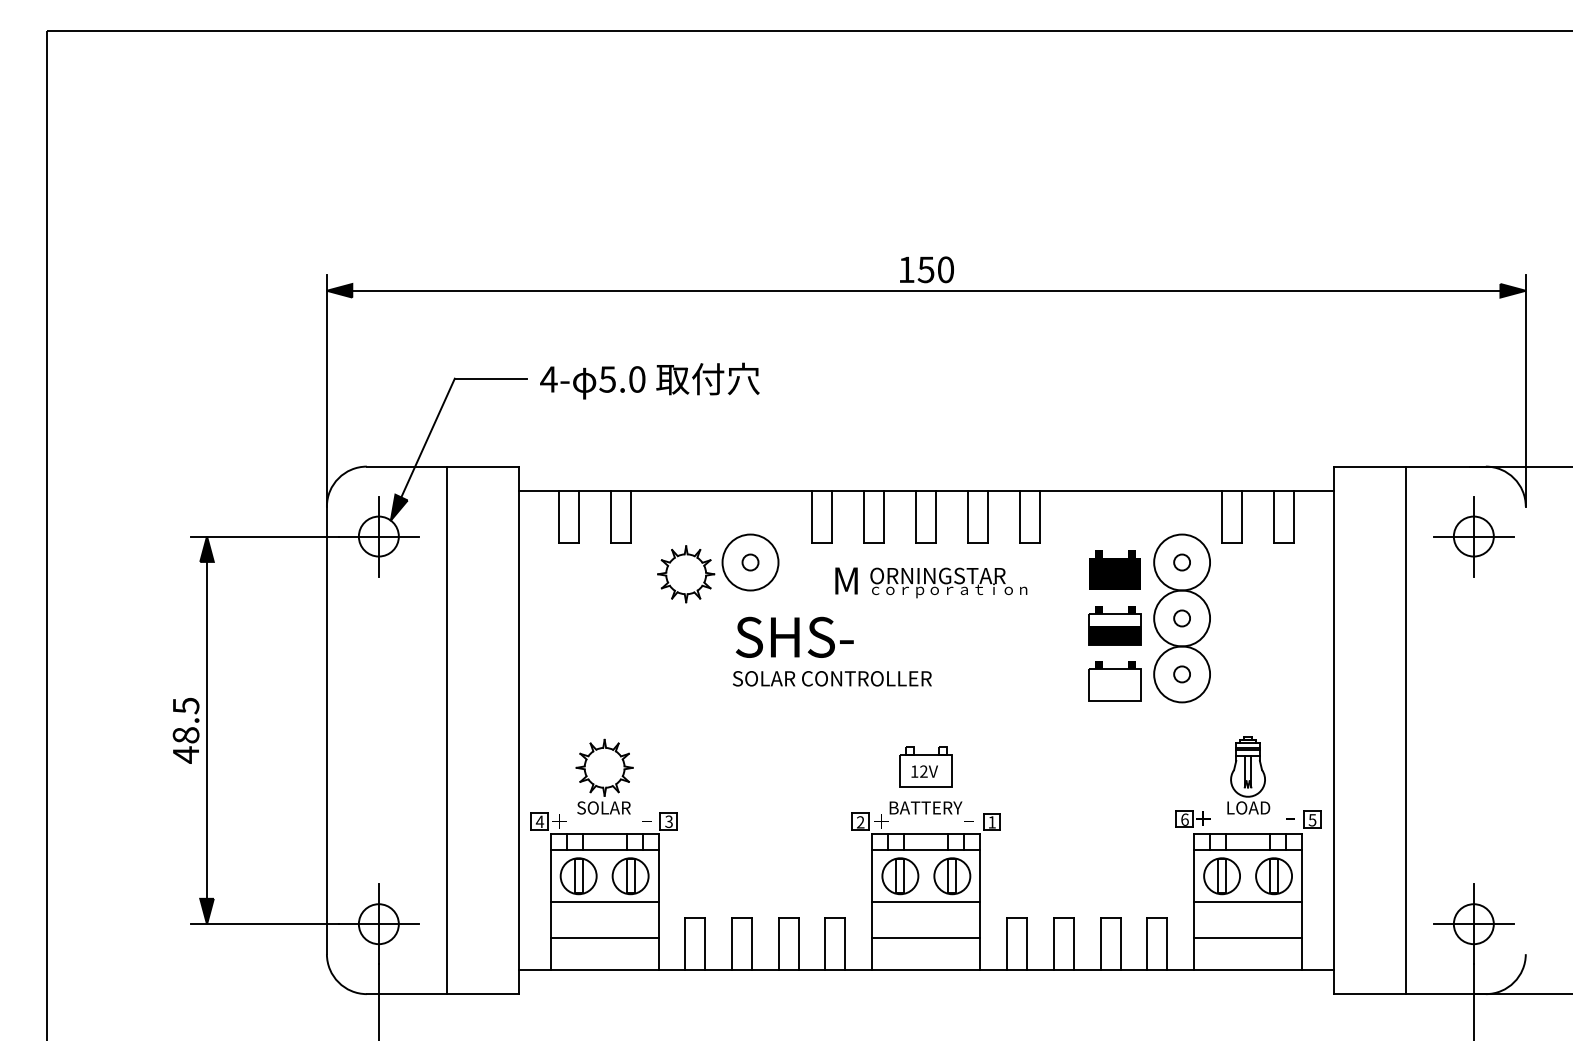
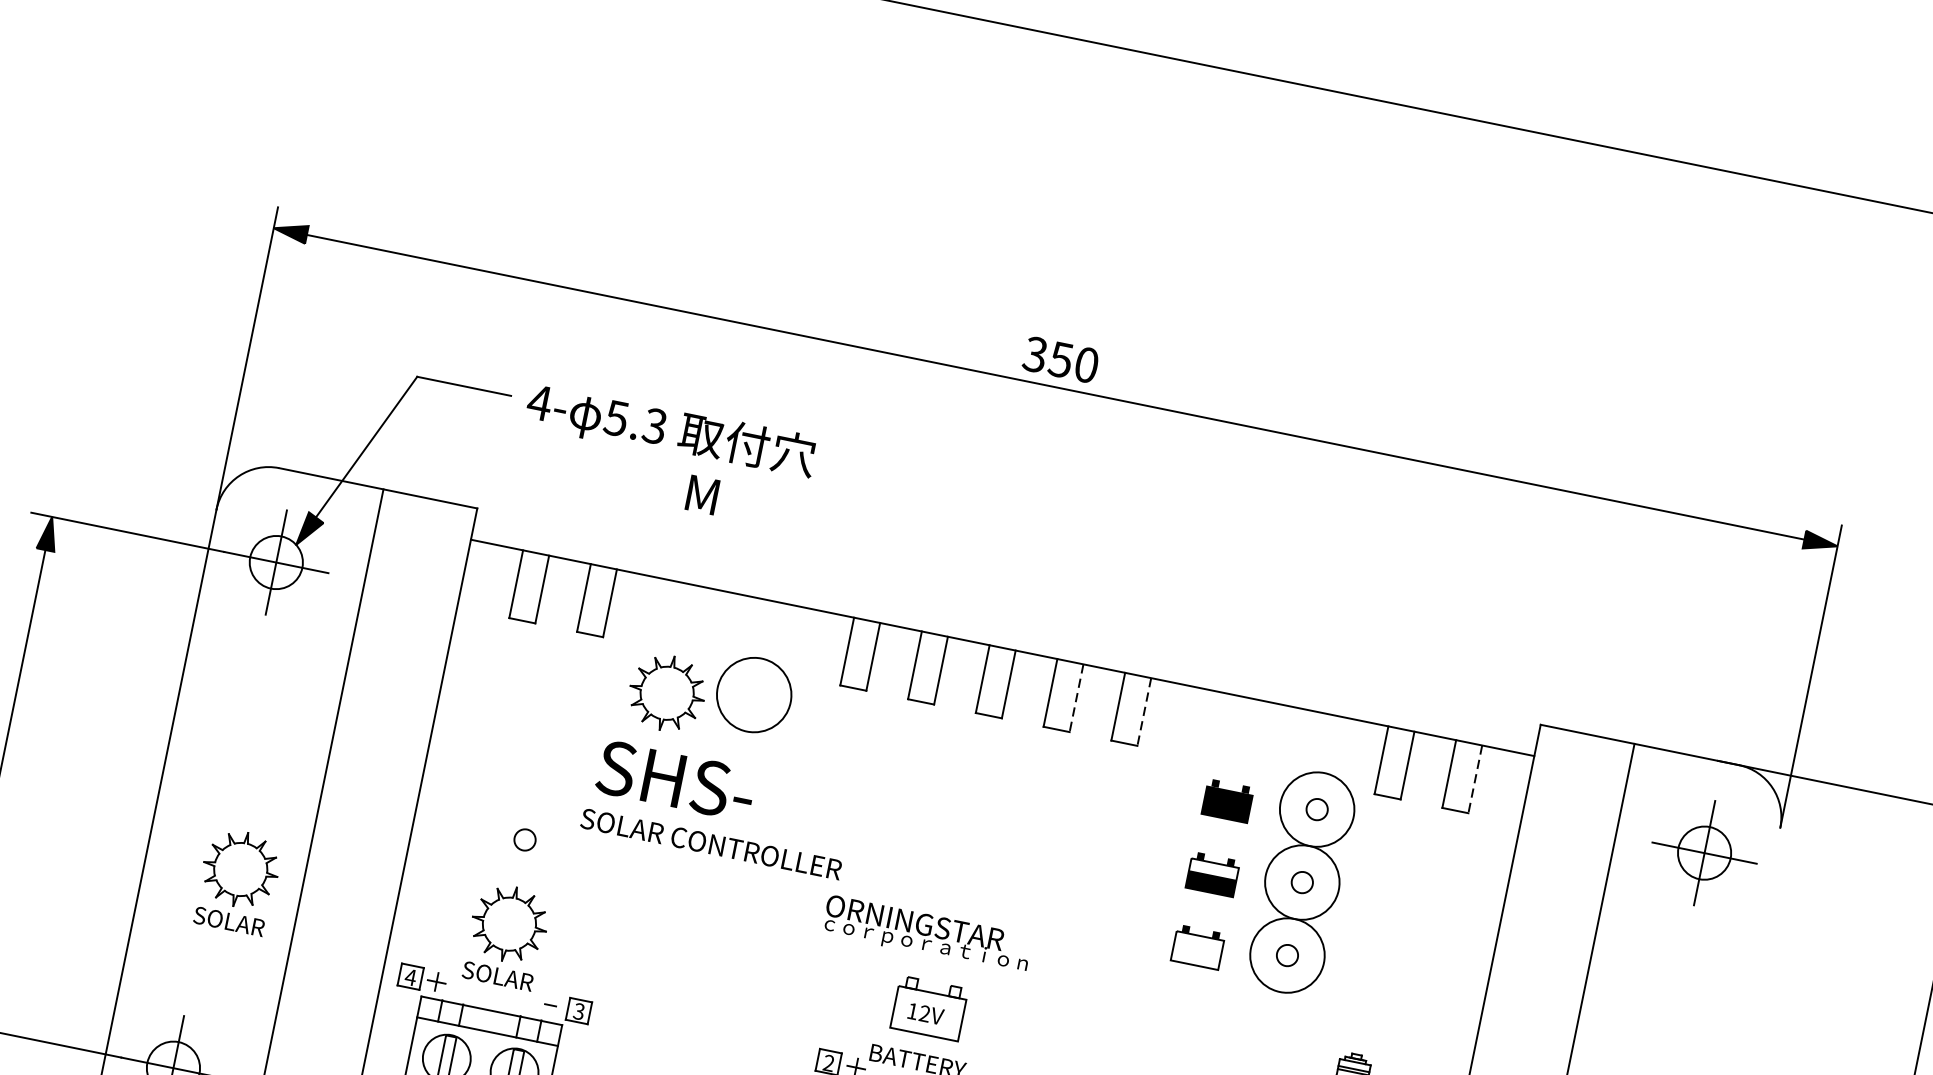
text: (906, 269) -> (1035, 354), 150 -> 350
text: (636, 379) -> (654, 426), 5.0 -> 5.3
line: (988, 516) -> (1076, 698), solid -> dashed
line: (1040, 516) -> (1144, 711), solid -> dashed
line: (1294, 516) -> (1475, 779), solid -> dashed
part: (750, 562) -> (525, 839), moved
part: (1114, 569) -> (1227, 800), size x0.7
text: (846, 580) -> (702, 494), moved
text: (948, 582) -> (926, 933), moved
part: (1114, 625) -> (1212, 873), size x0.7
text: (794, 636) -> (675, 779), moved
text: (832, 678) -> (711, 843), moved
part: (1114, 681) -> (1197, 946), size x0.7
part: (398, 776) -> (238, 880), added

